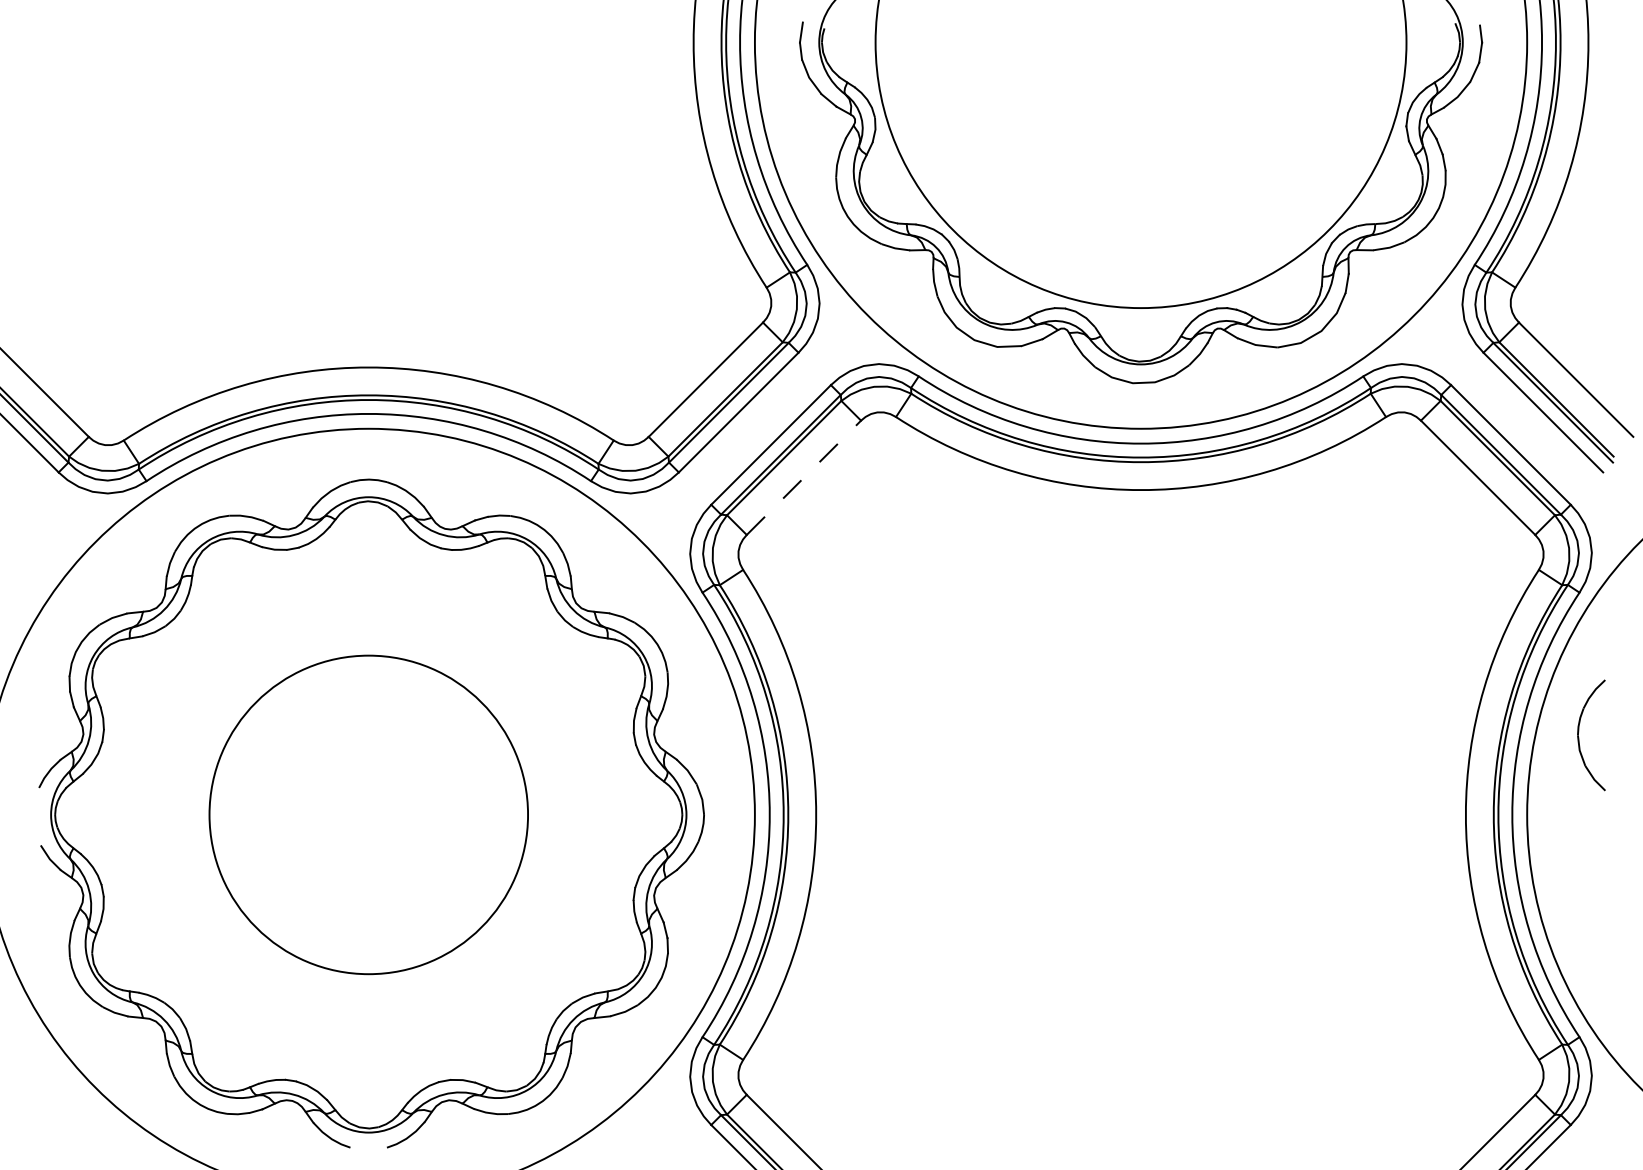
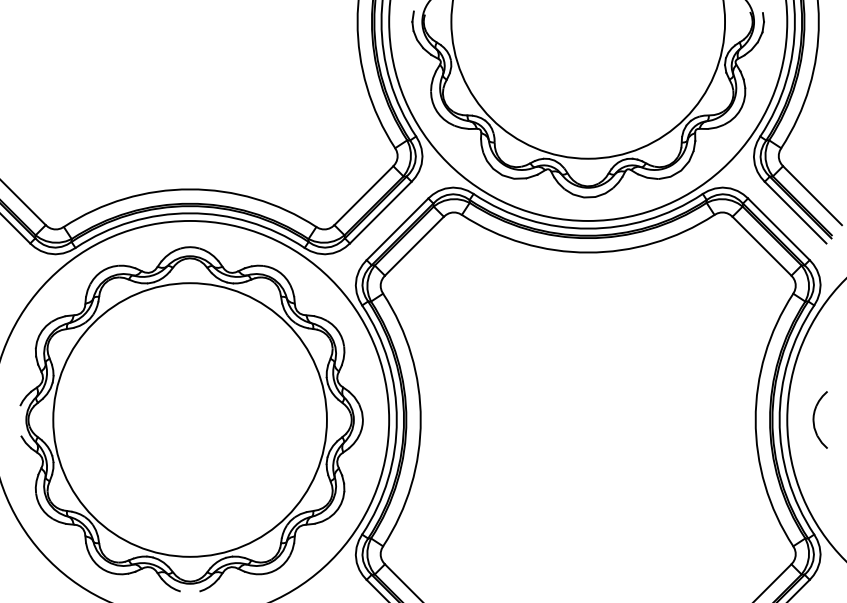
line: (804, 478) -> (414, 246), dashed -> solid
part: (1589, 734) -> (819, 419), moved
circle: (367, 813) -> (189, 419), size x1.67

